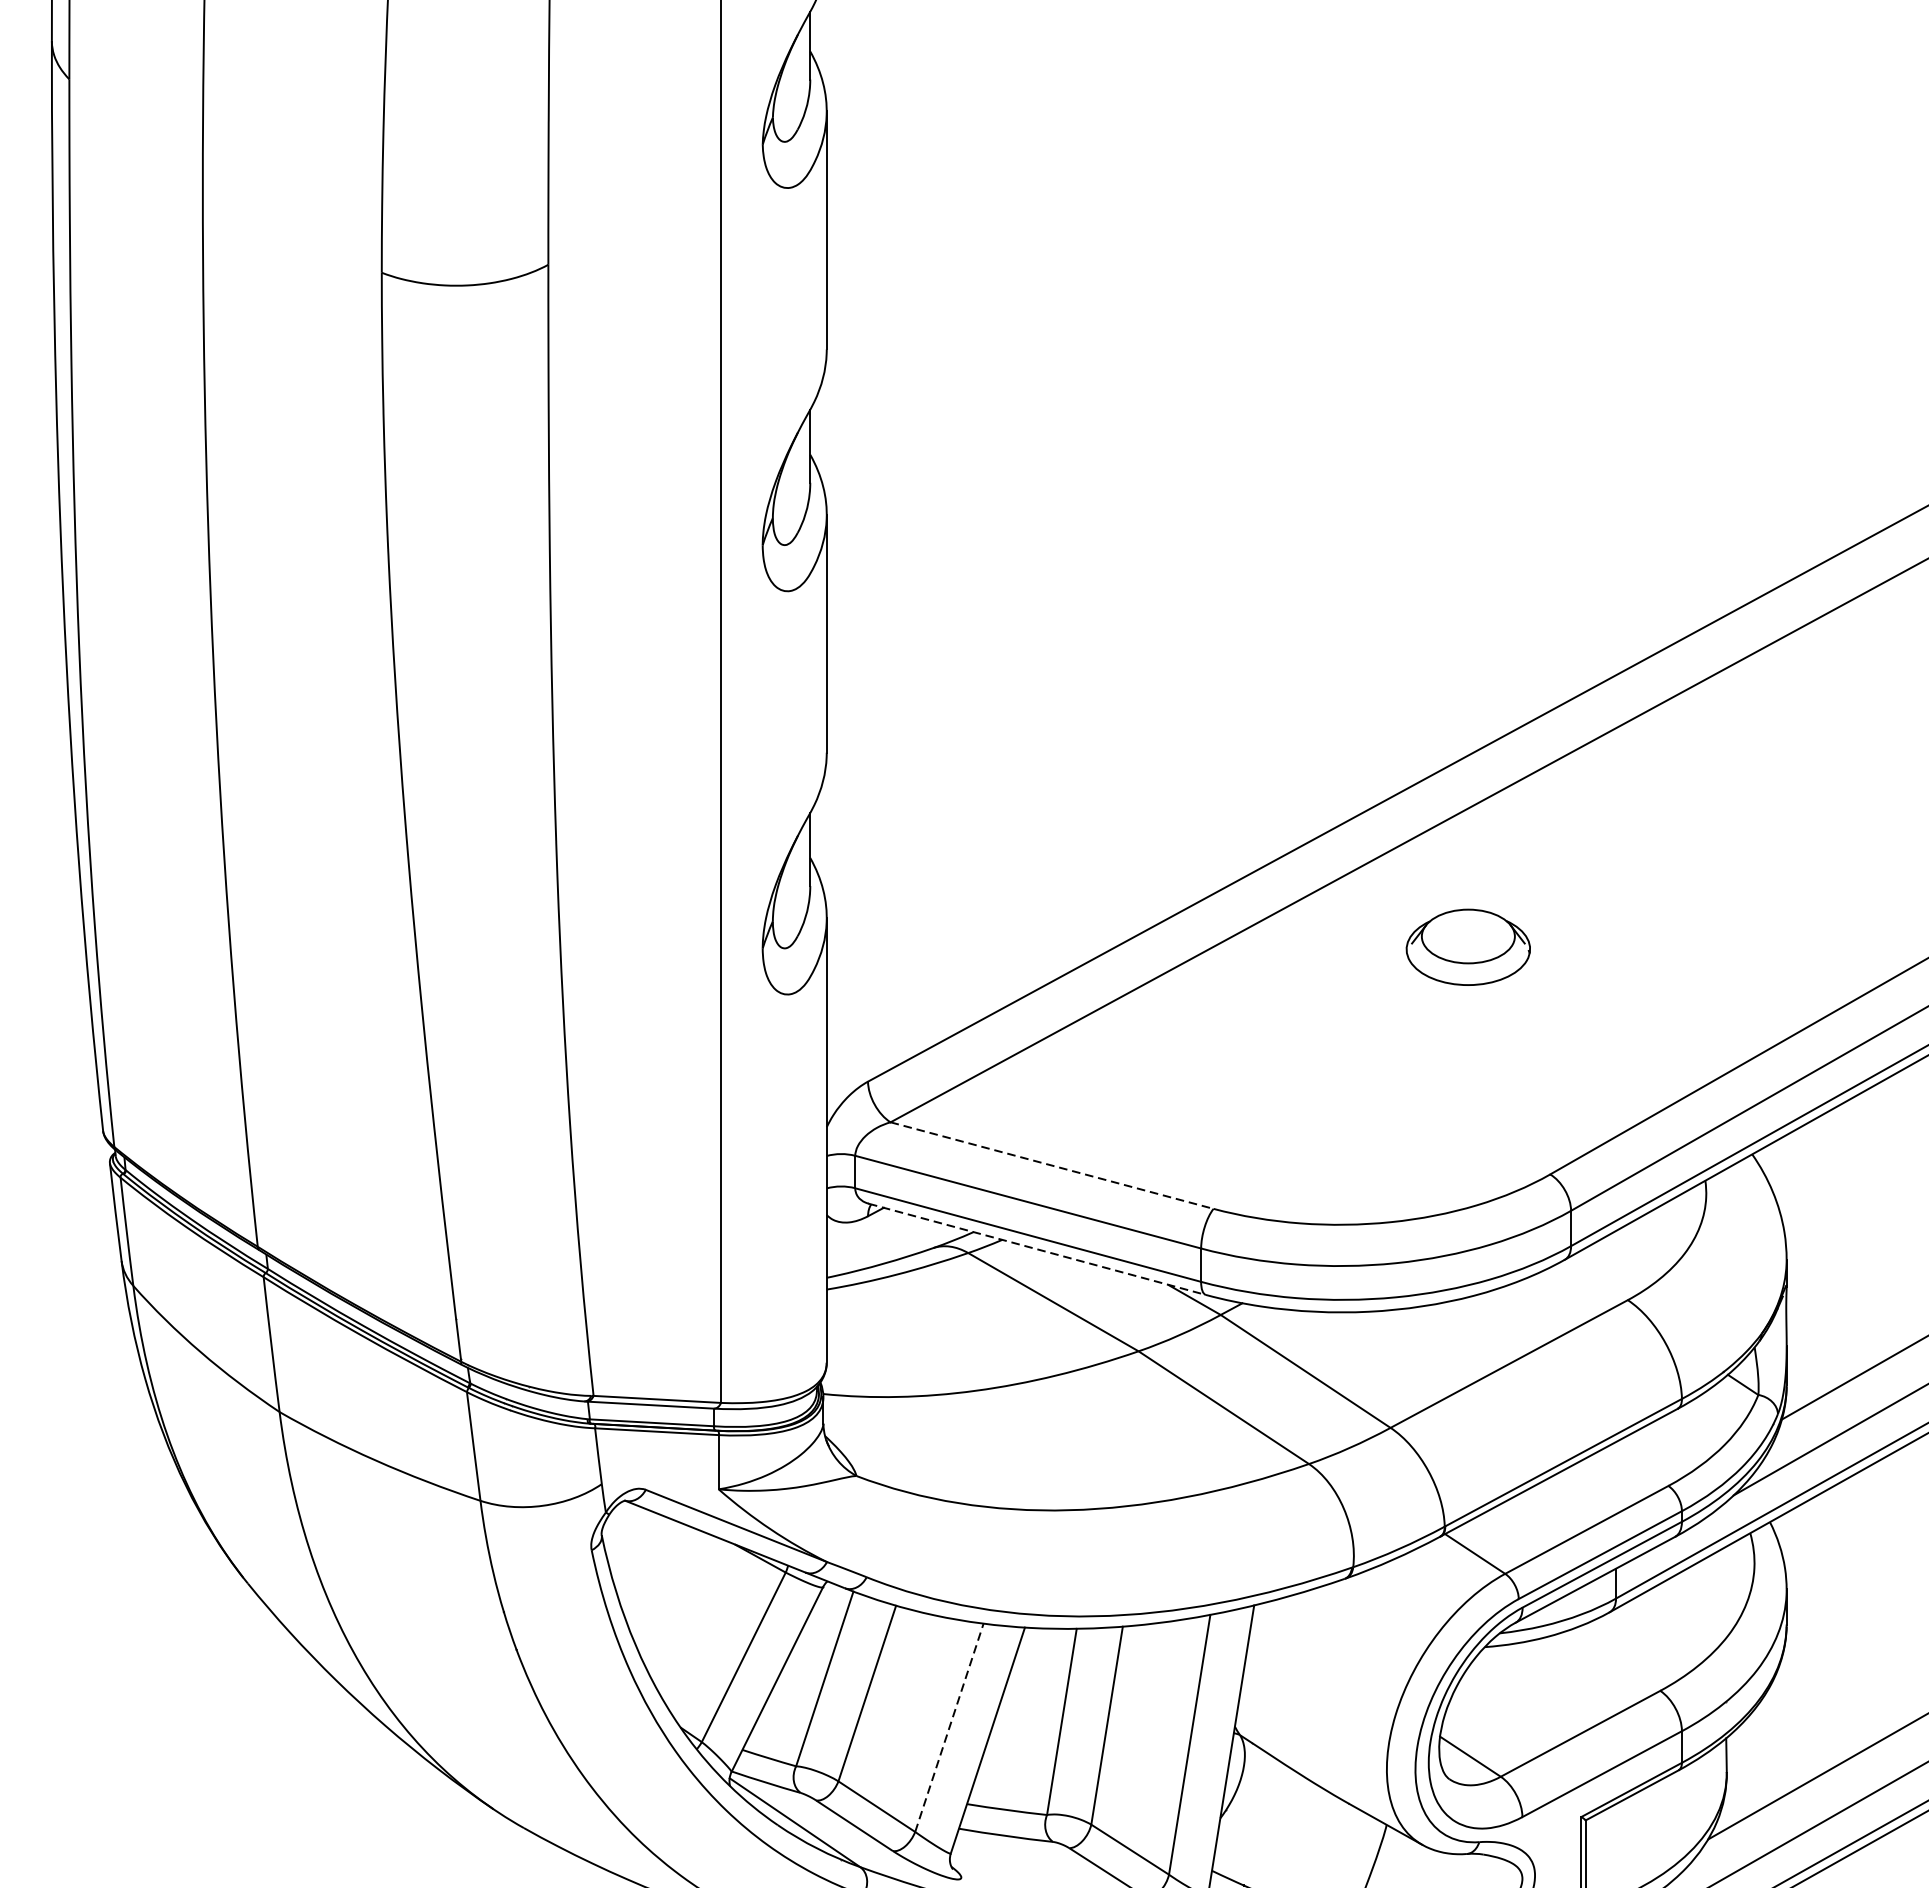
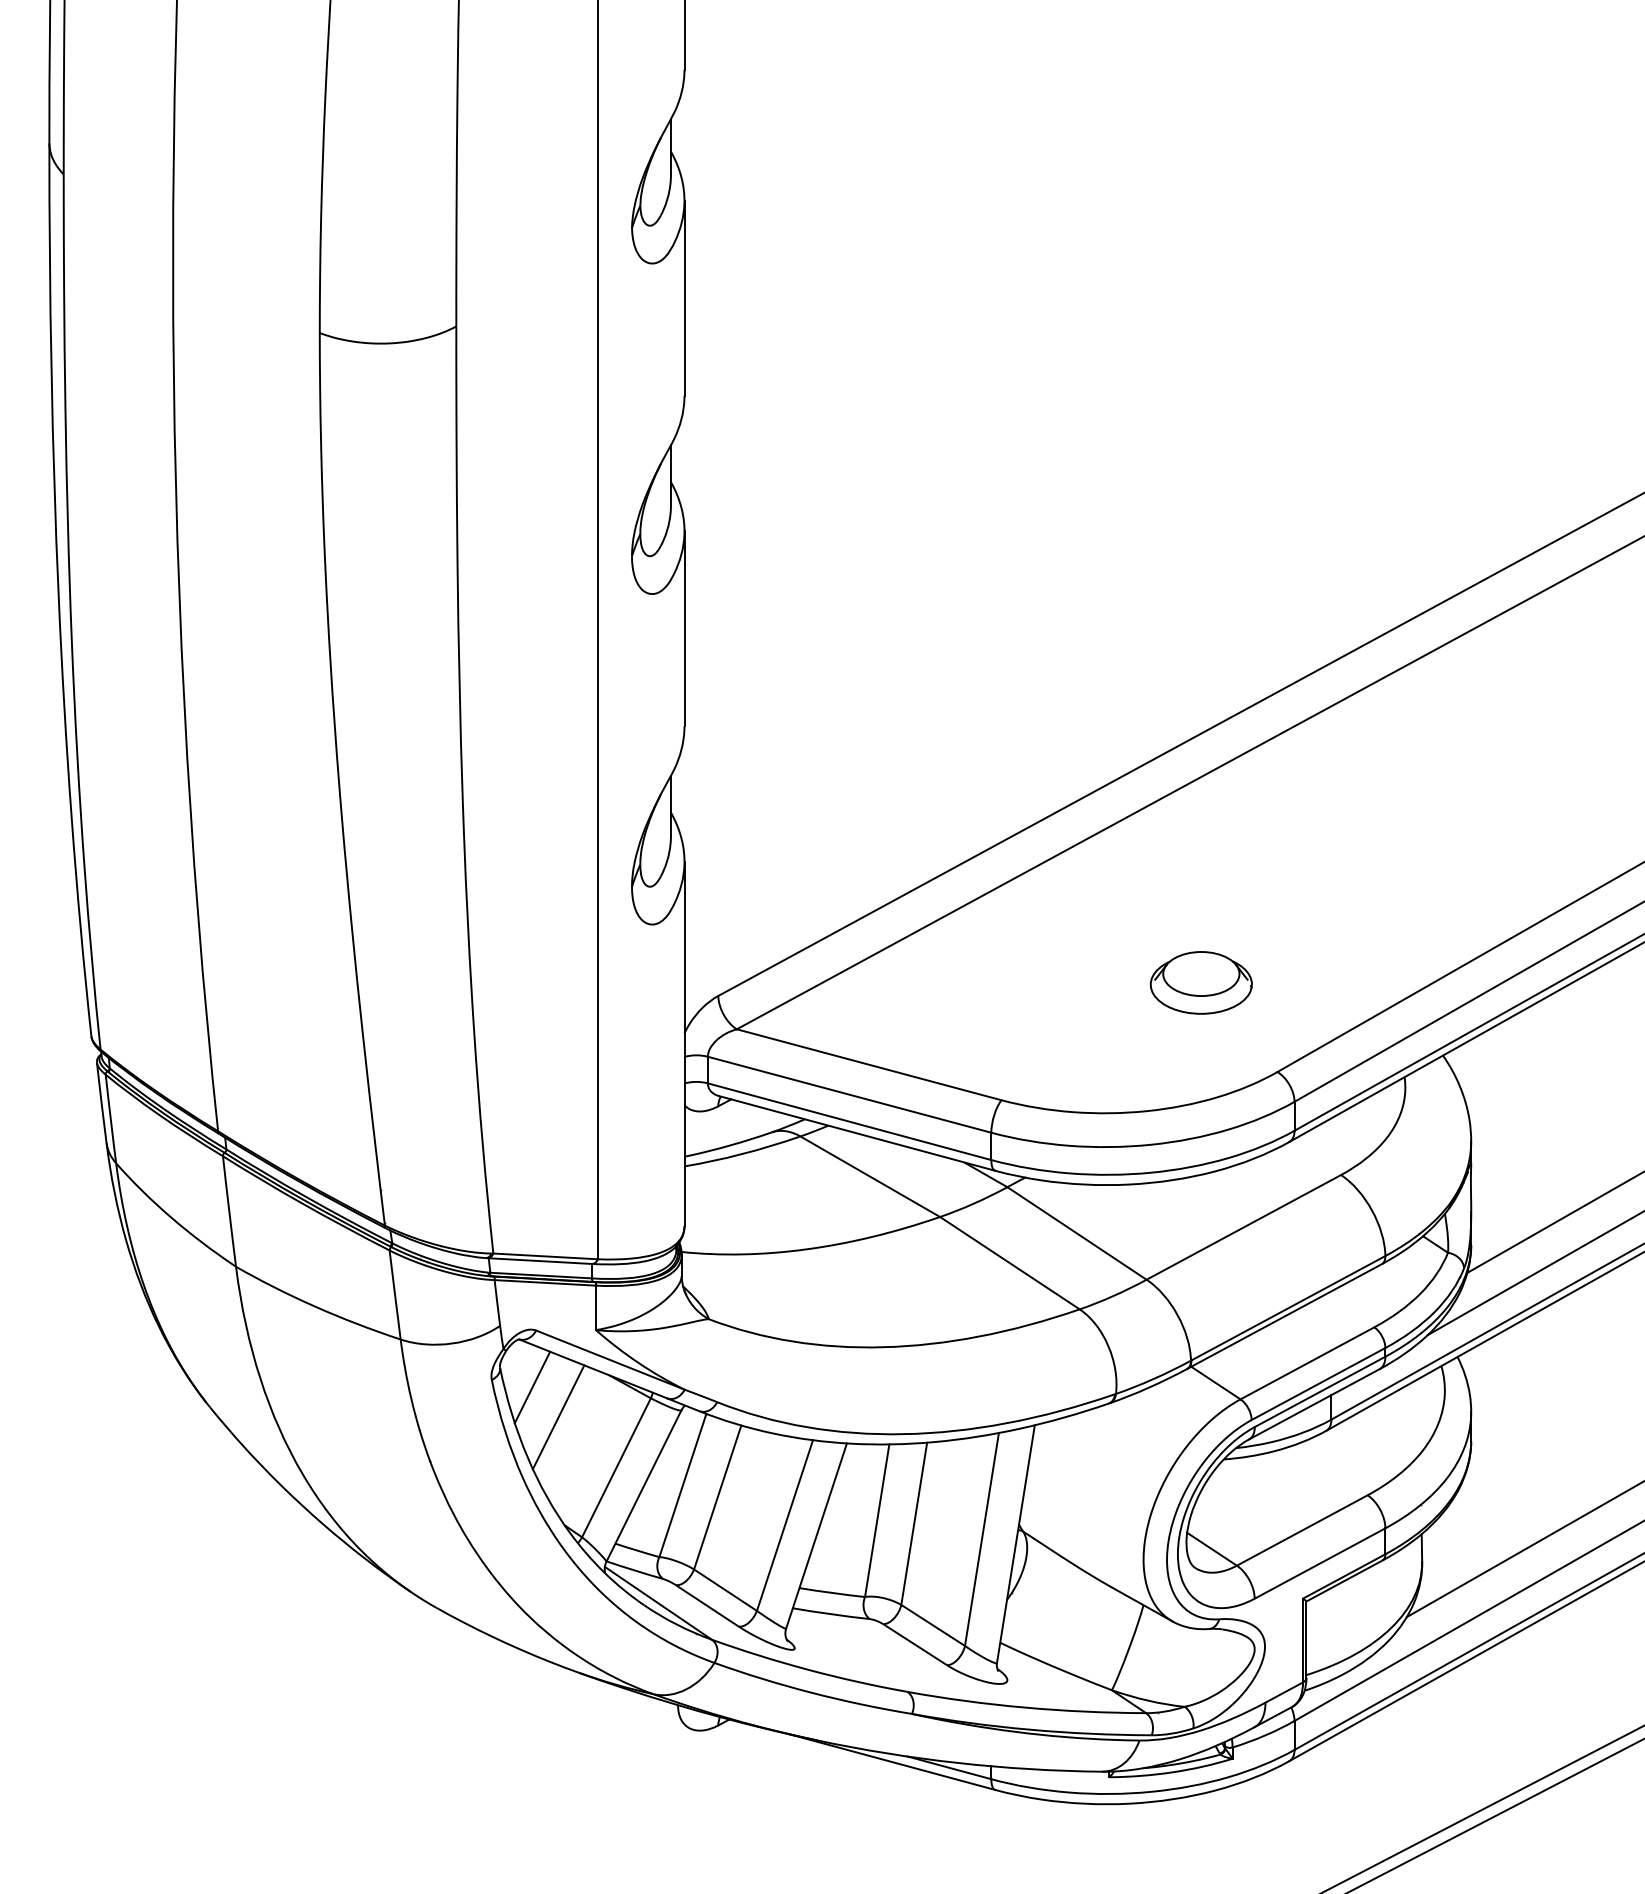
part: (1467, 946) -> (1200, 982), moved
line: (1052, 1165) -> (869, 1064), dashed -> solid
line: (1037, 1249) -> (857, 1133), dashed -> solid
line: (641, 1559) -> (532, 1387), added
line: (673, 1595) -> (558, 1417), added
line: (950, 1727) -> (785, 1525), dashed -> solid

